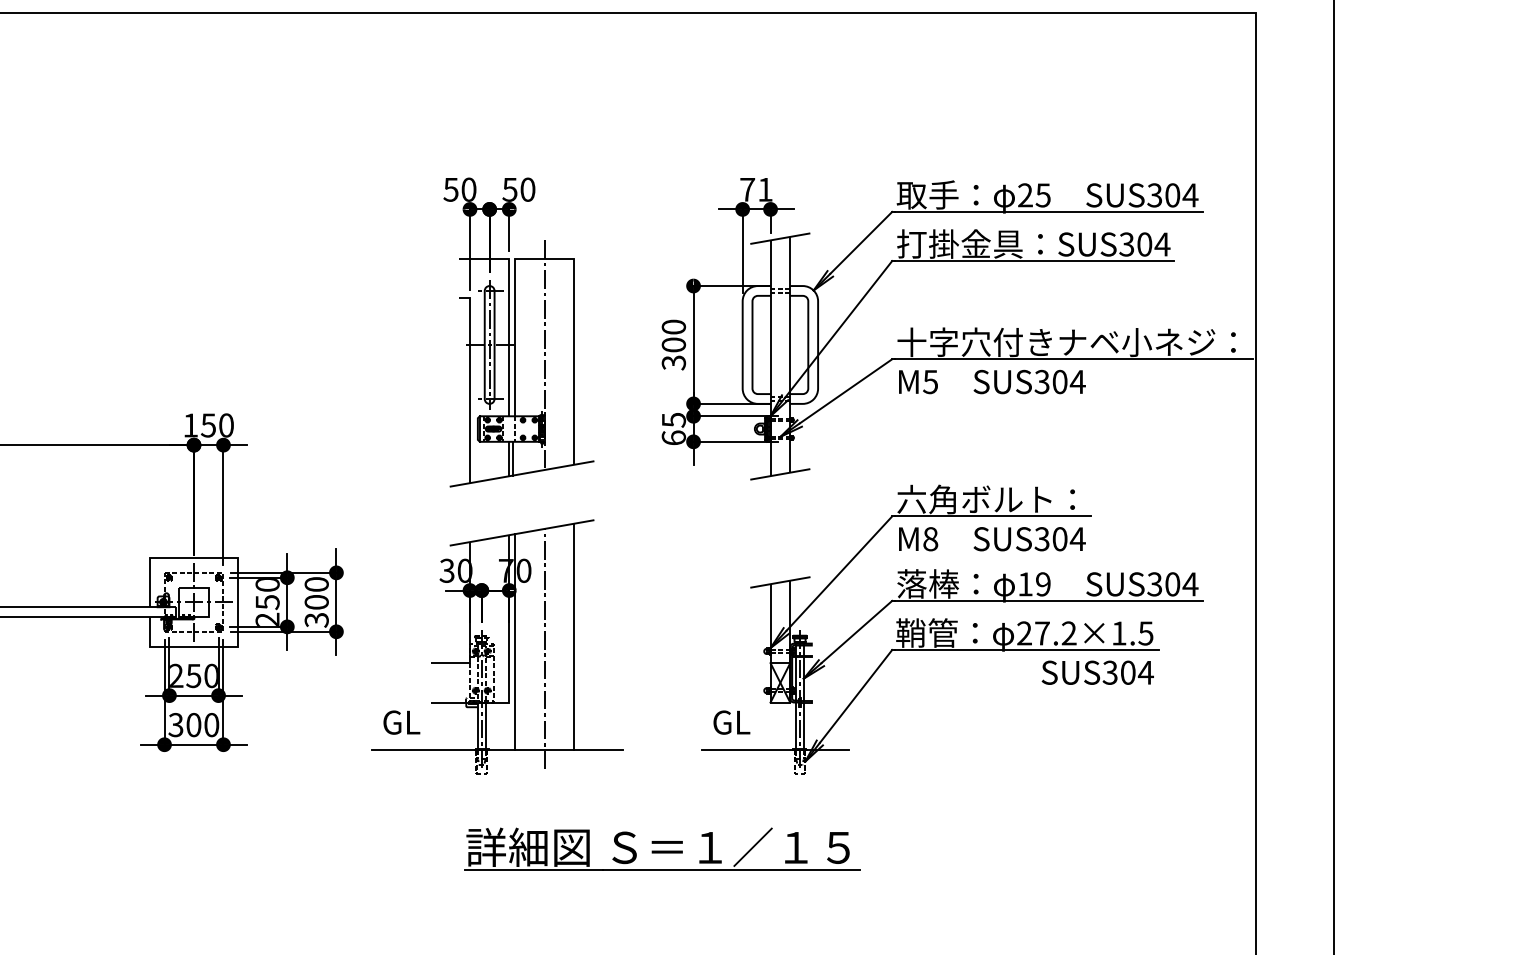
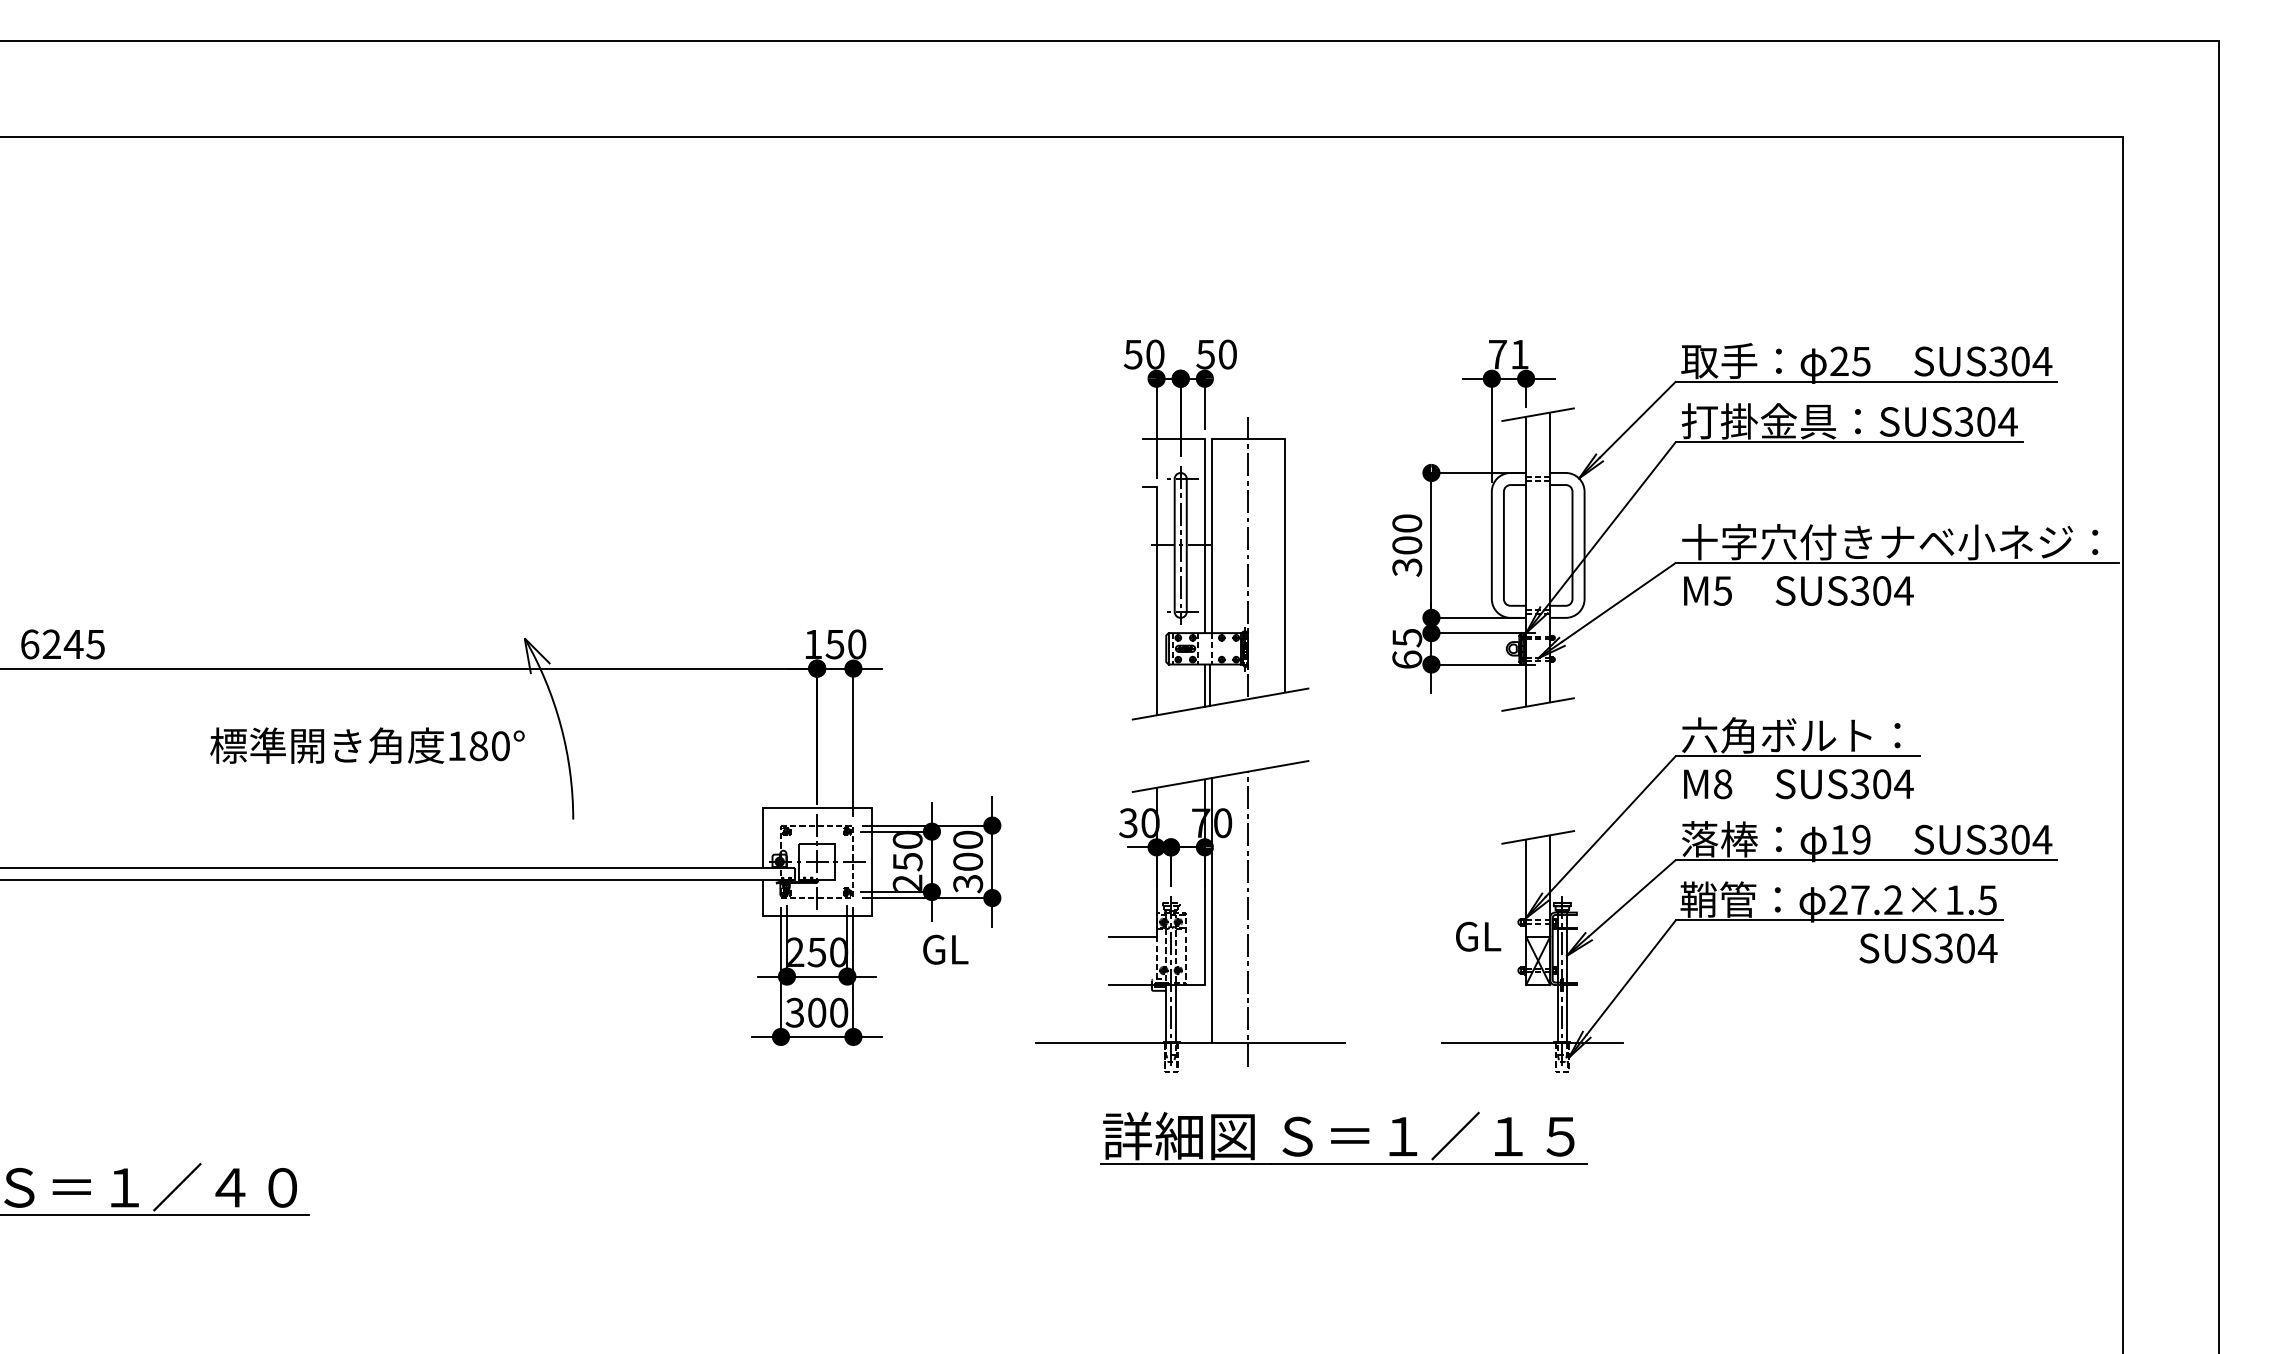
line: (574, 637) -> (1284, 904), removed
text: (401, 722) -> (945, 949), moved
text: (731, 722) -> (1478, 936), moved
part: (661, 848) -> (1343, 1137), moved

